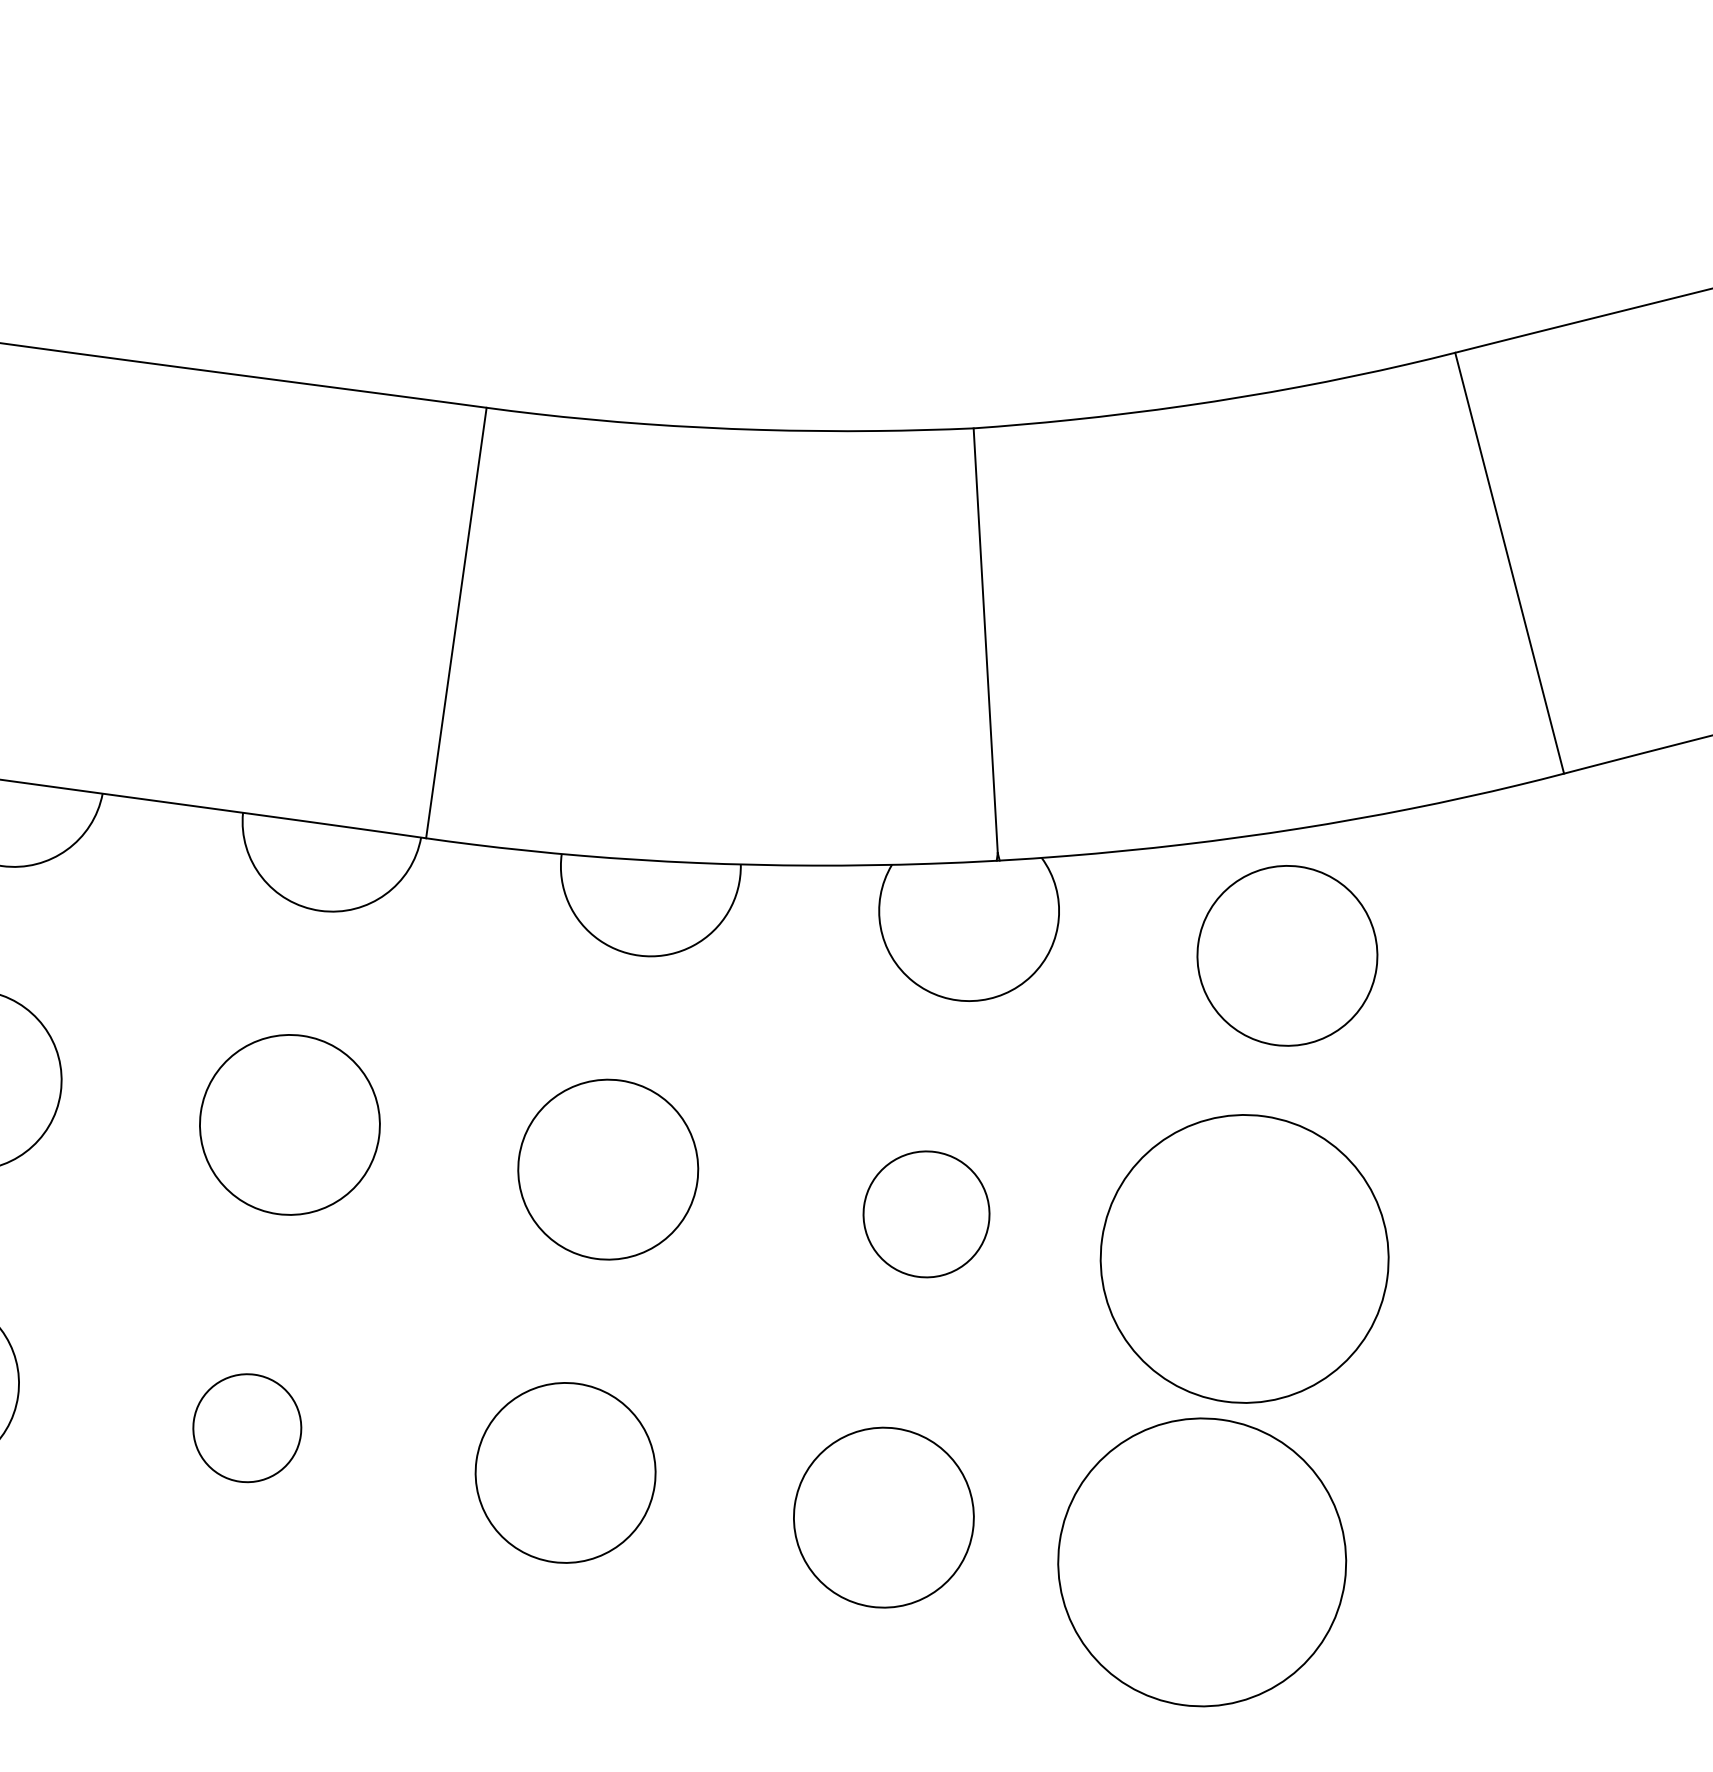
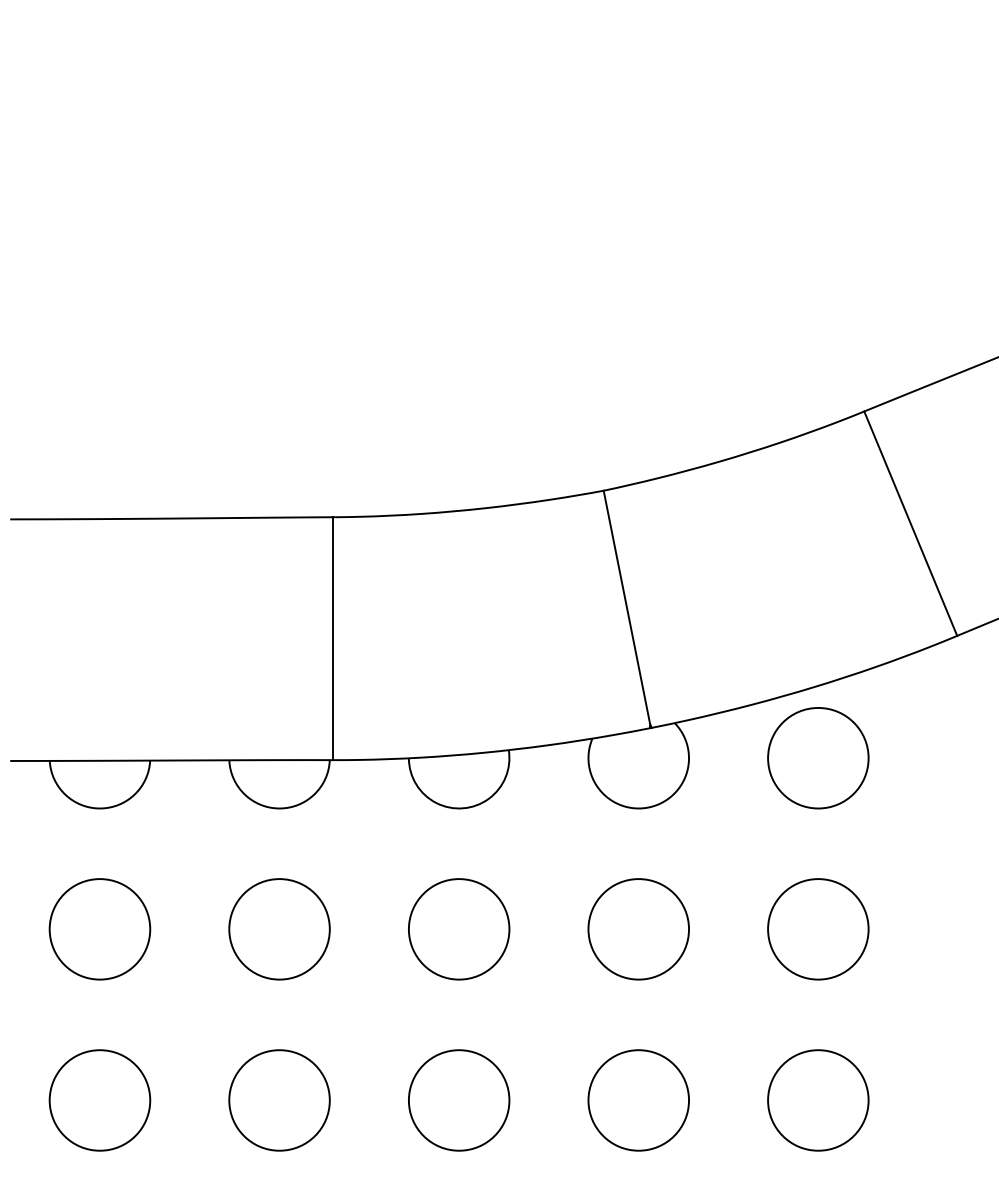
circle: (926, 1214) -> (638, 929), size x1.43
circle: (1245, 1259) -> (818, 929), size x0.62
circle: (247, 1428) -> (279, 1100), size x1.67
circle: (1202, 1562) -> (818, 1100), size x0.62

